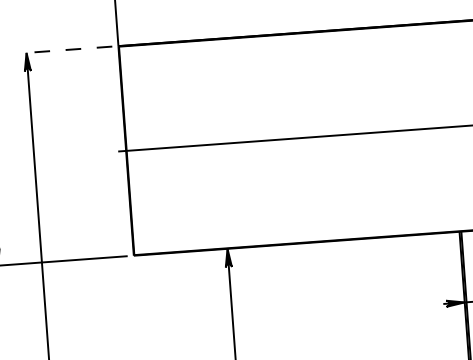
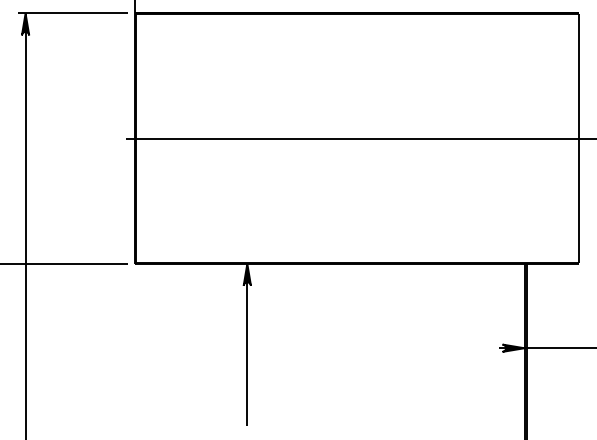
line: (66, 49) -> (73, 13), dashed -> solid

